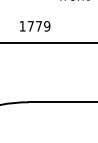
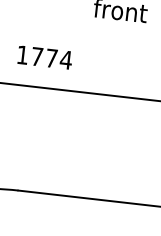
text: (46, 26) -> (64, 60), 1779 -> 1774

